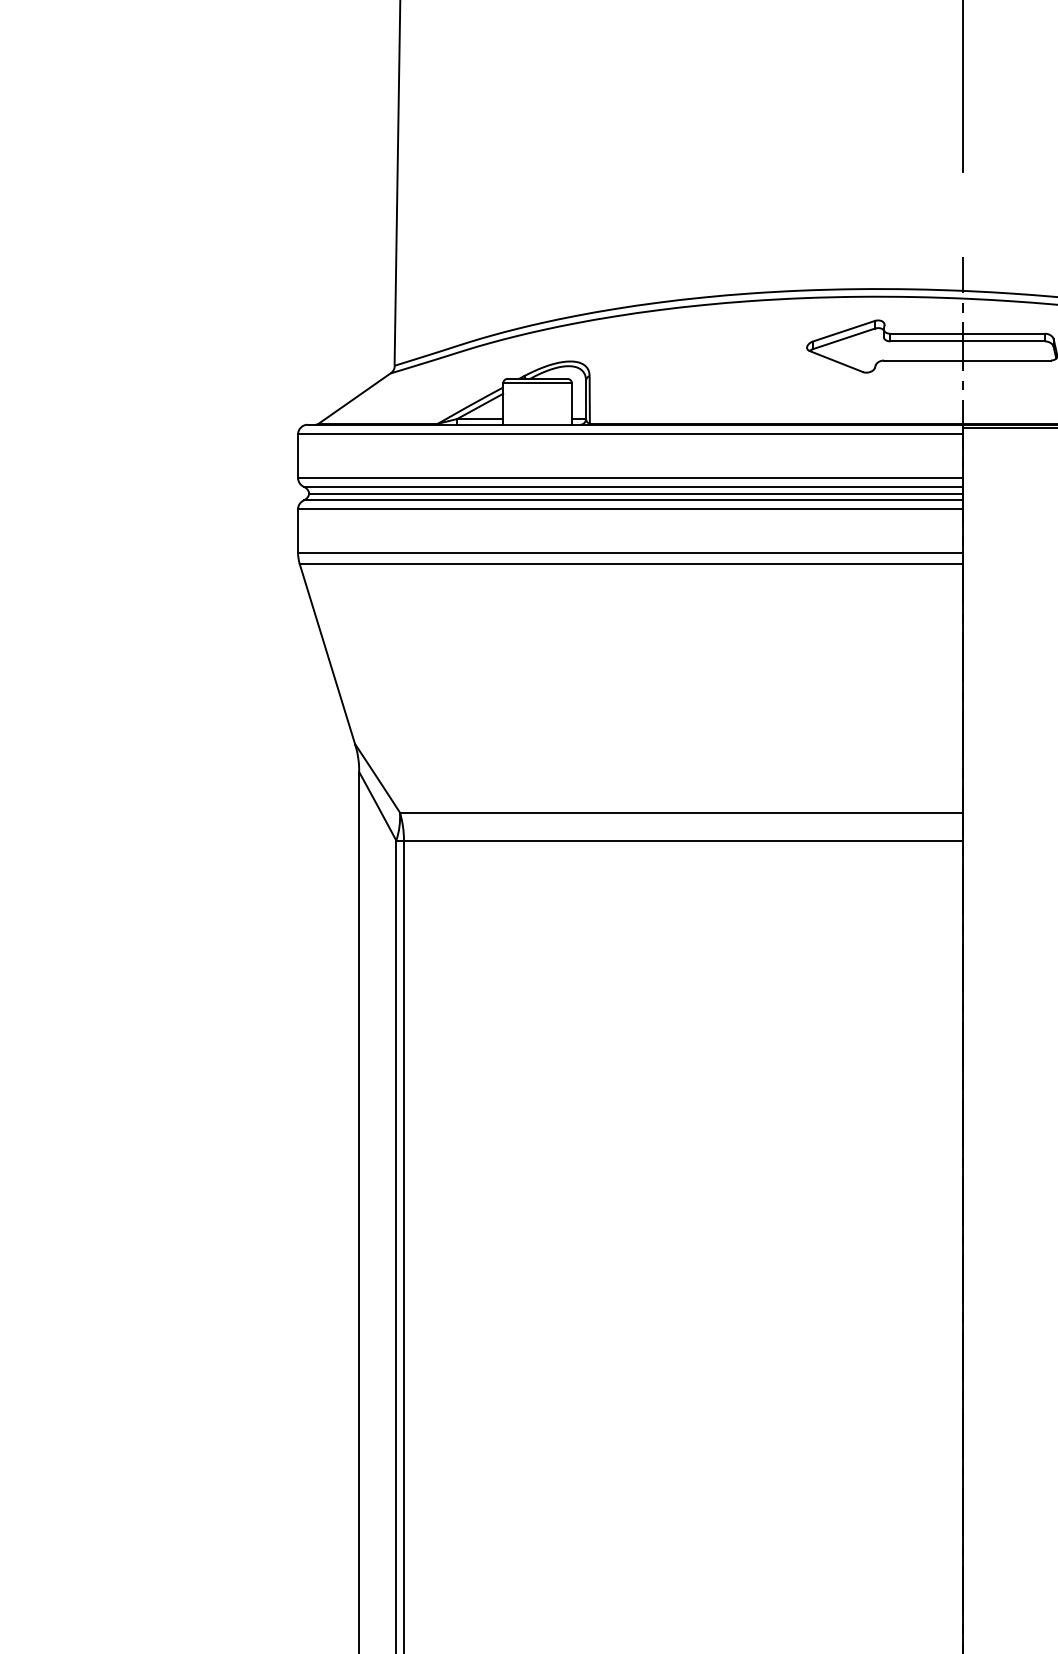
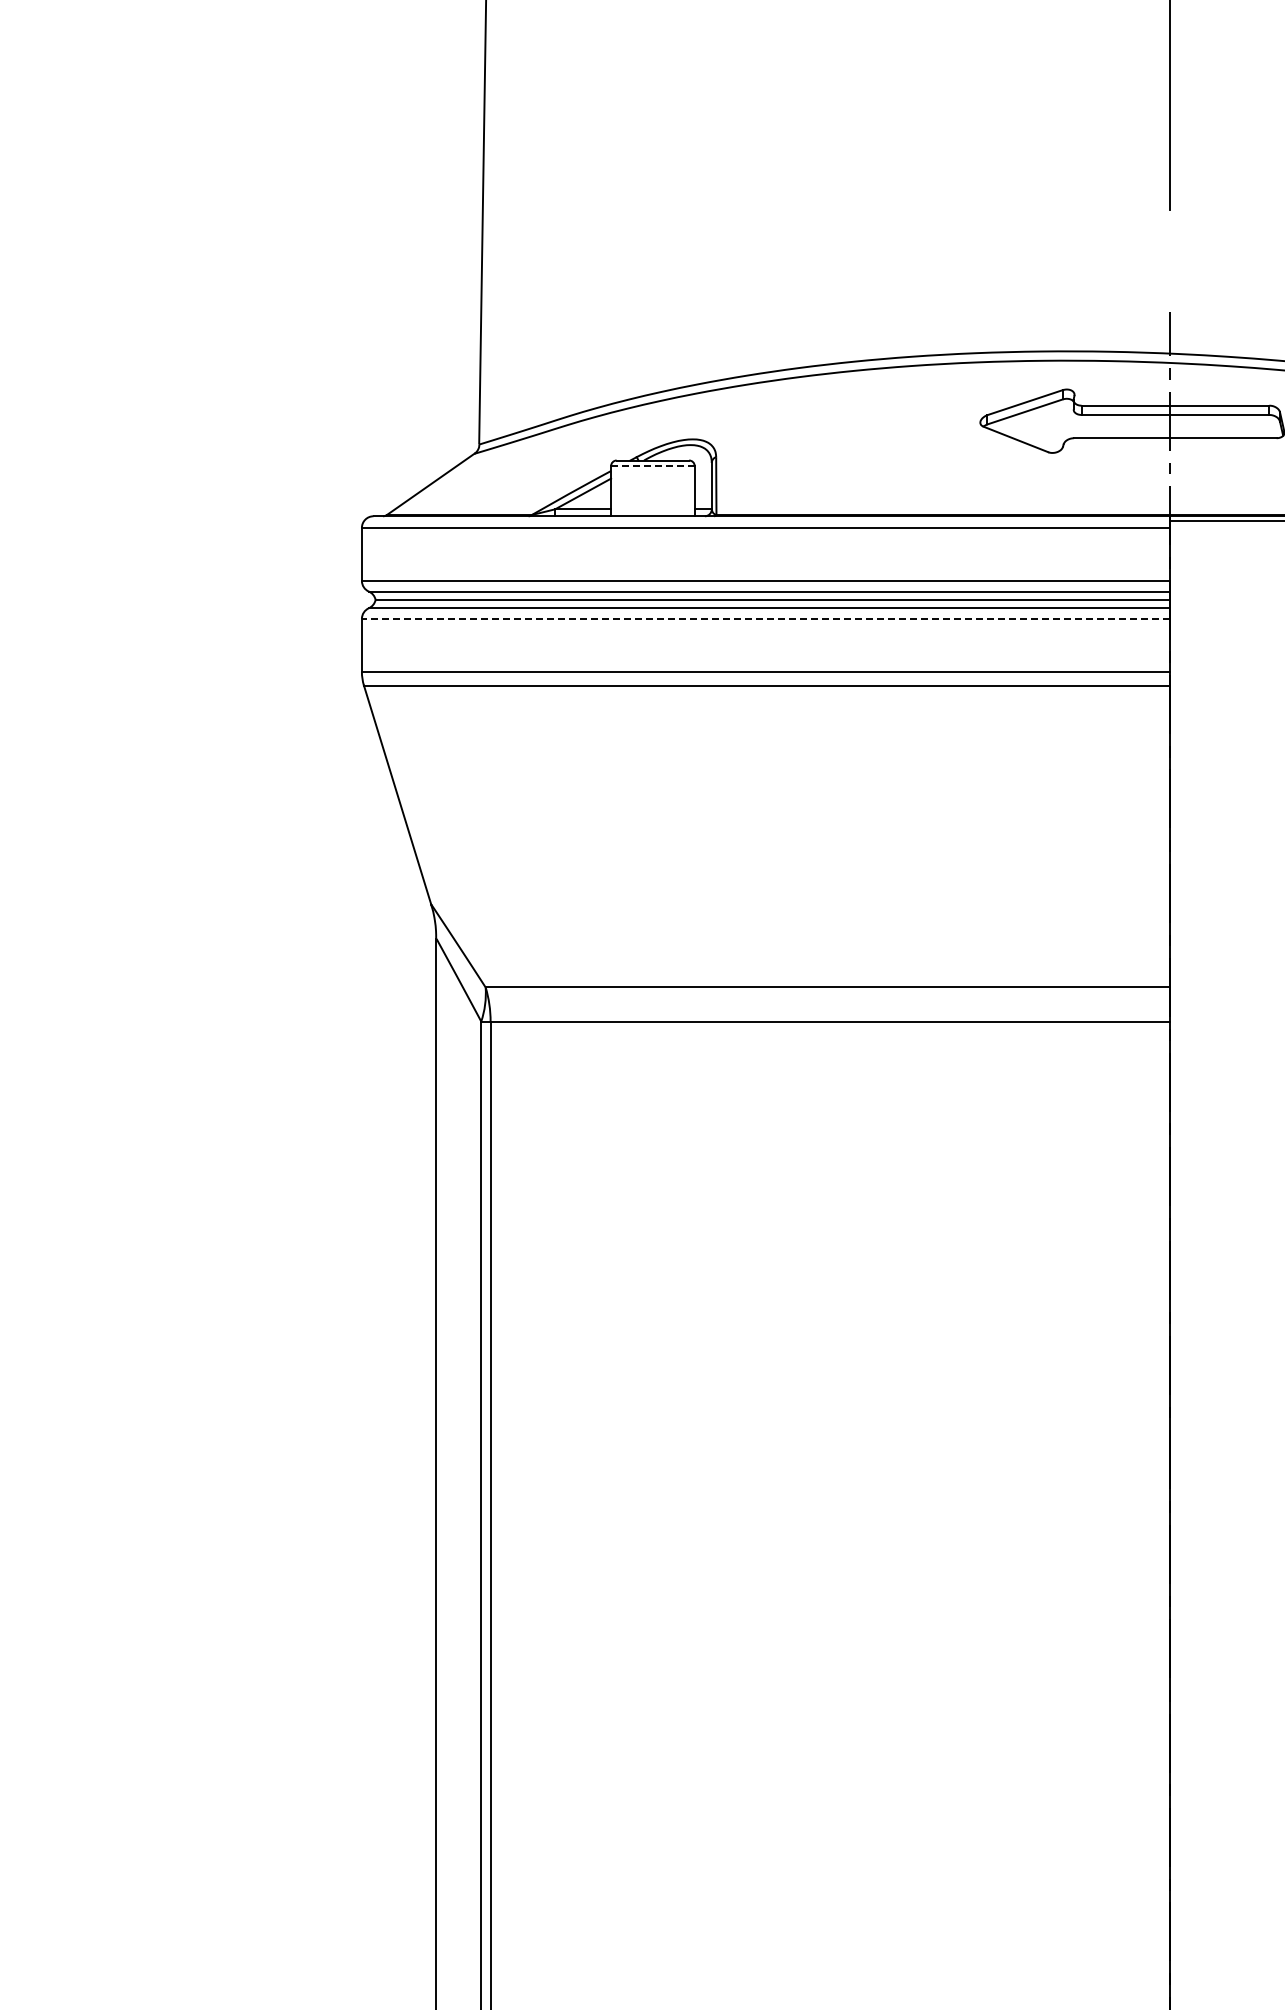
line: (537, 383) -> (652, 466), solid -> dashed
line: (630, 508) -> (765, 618), solid -> dashed

